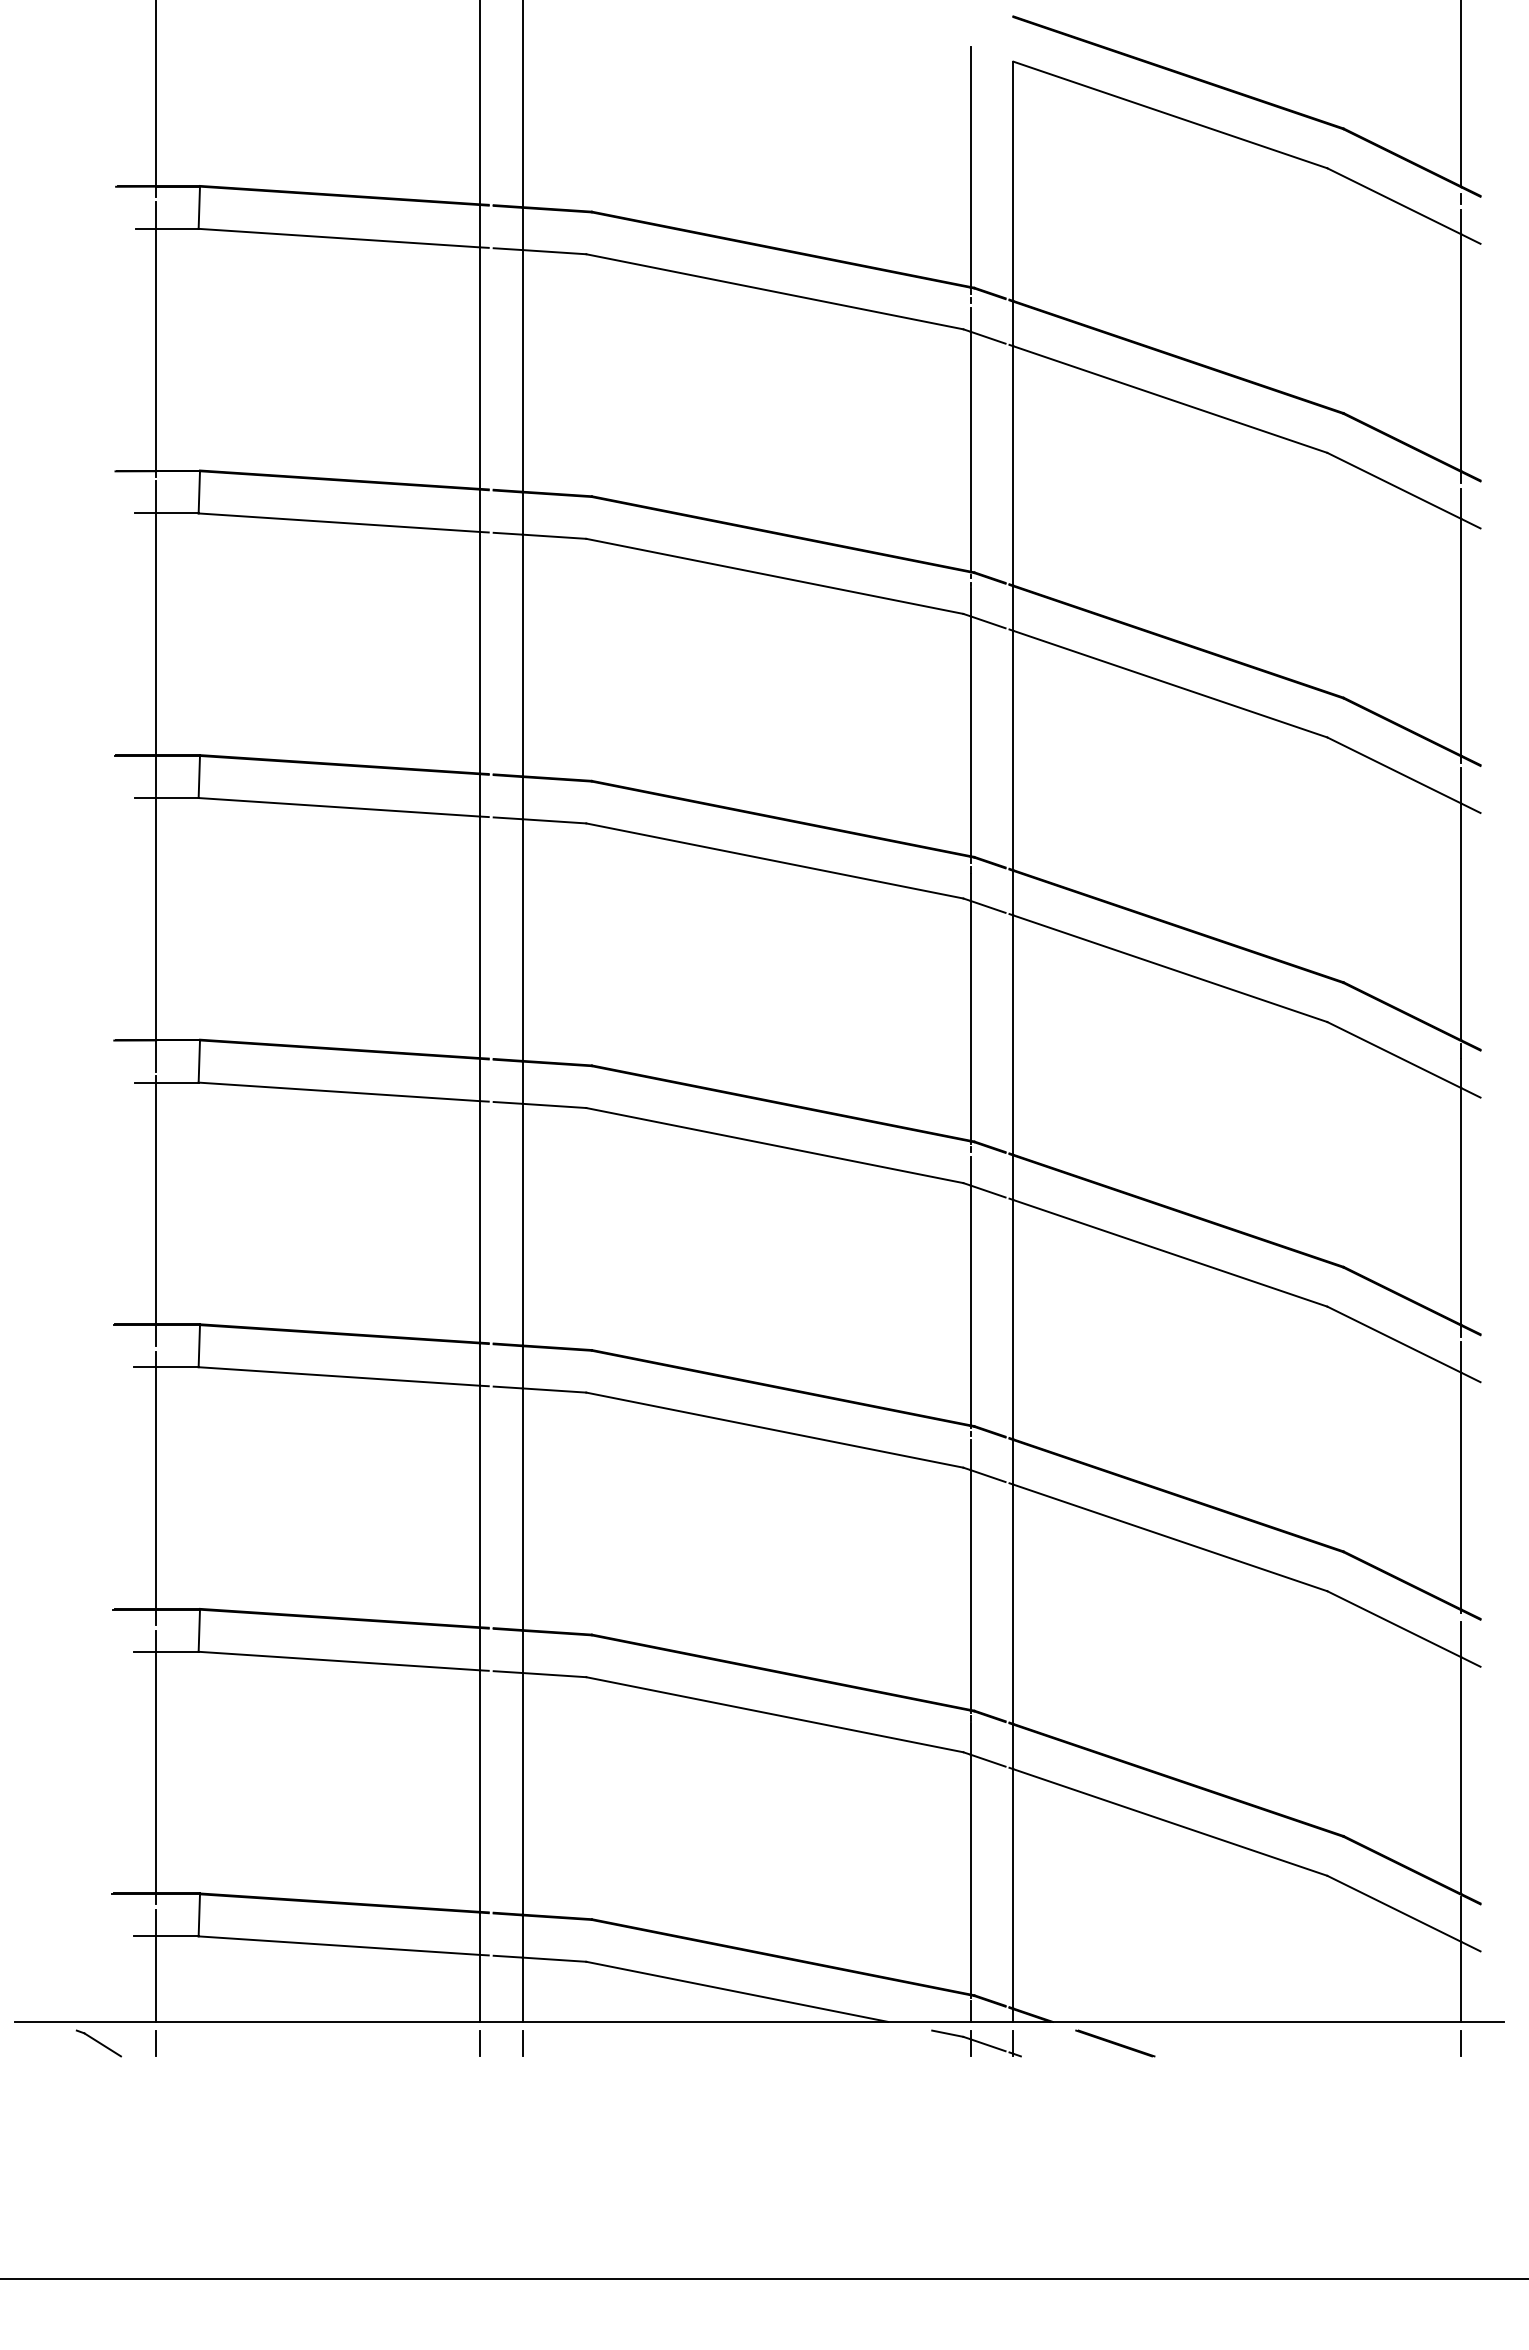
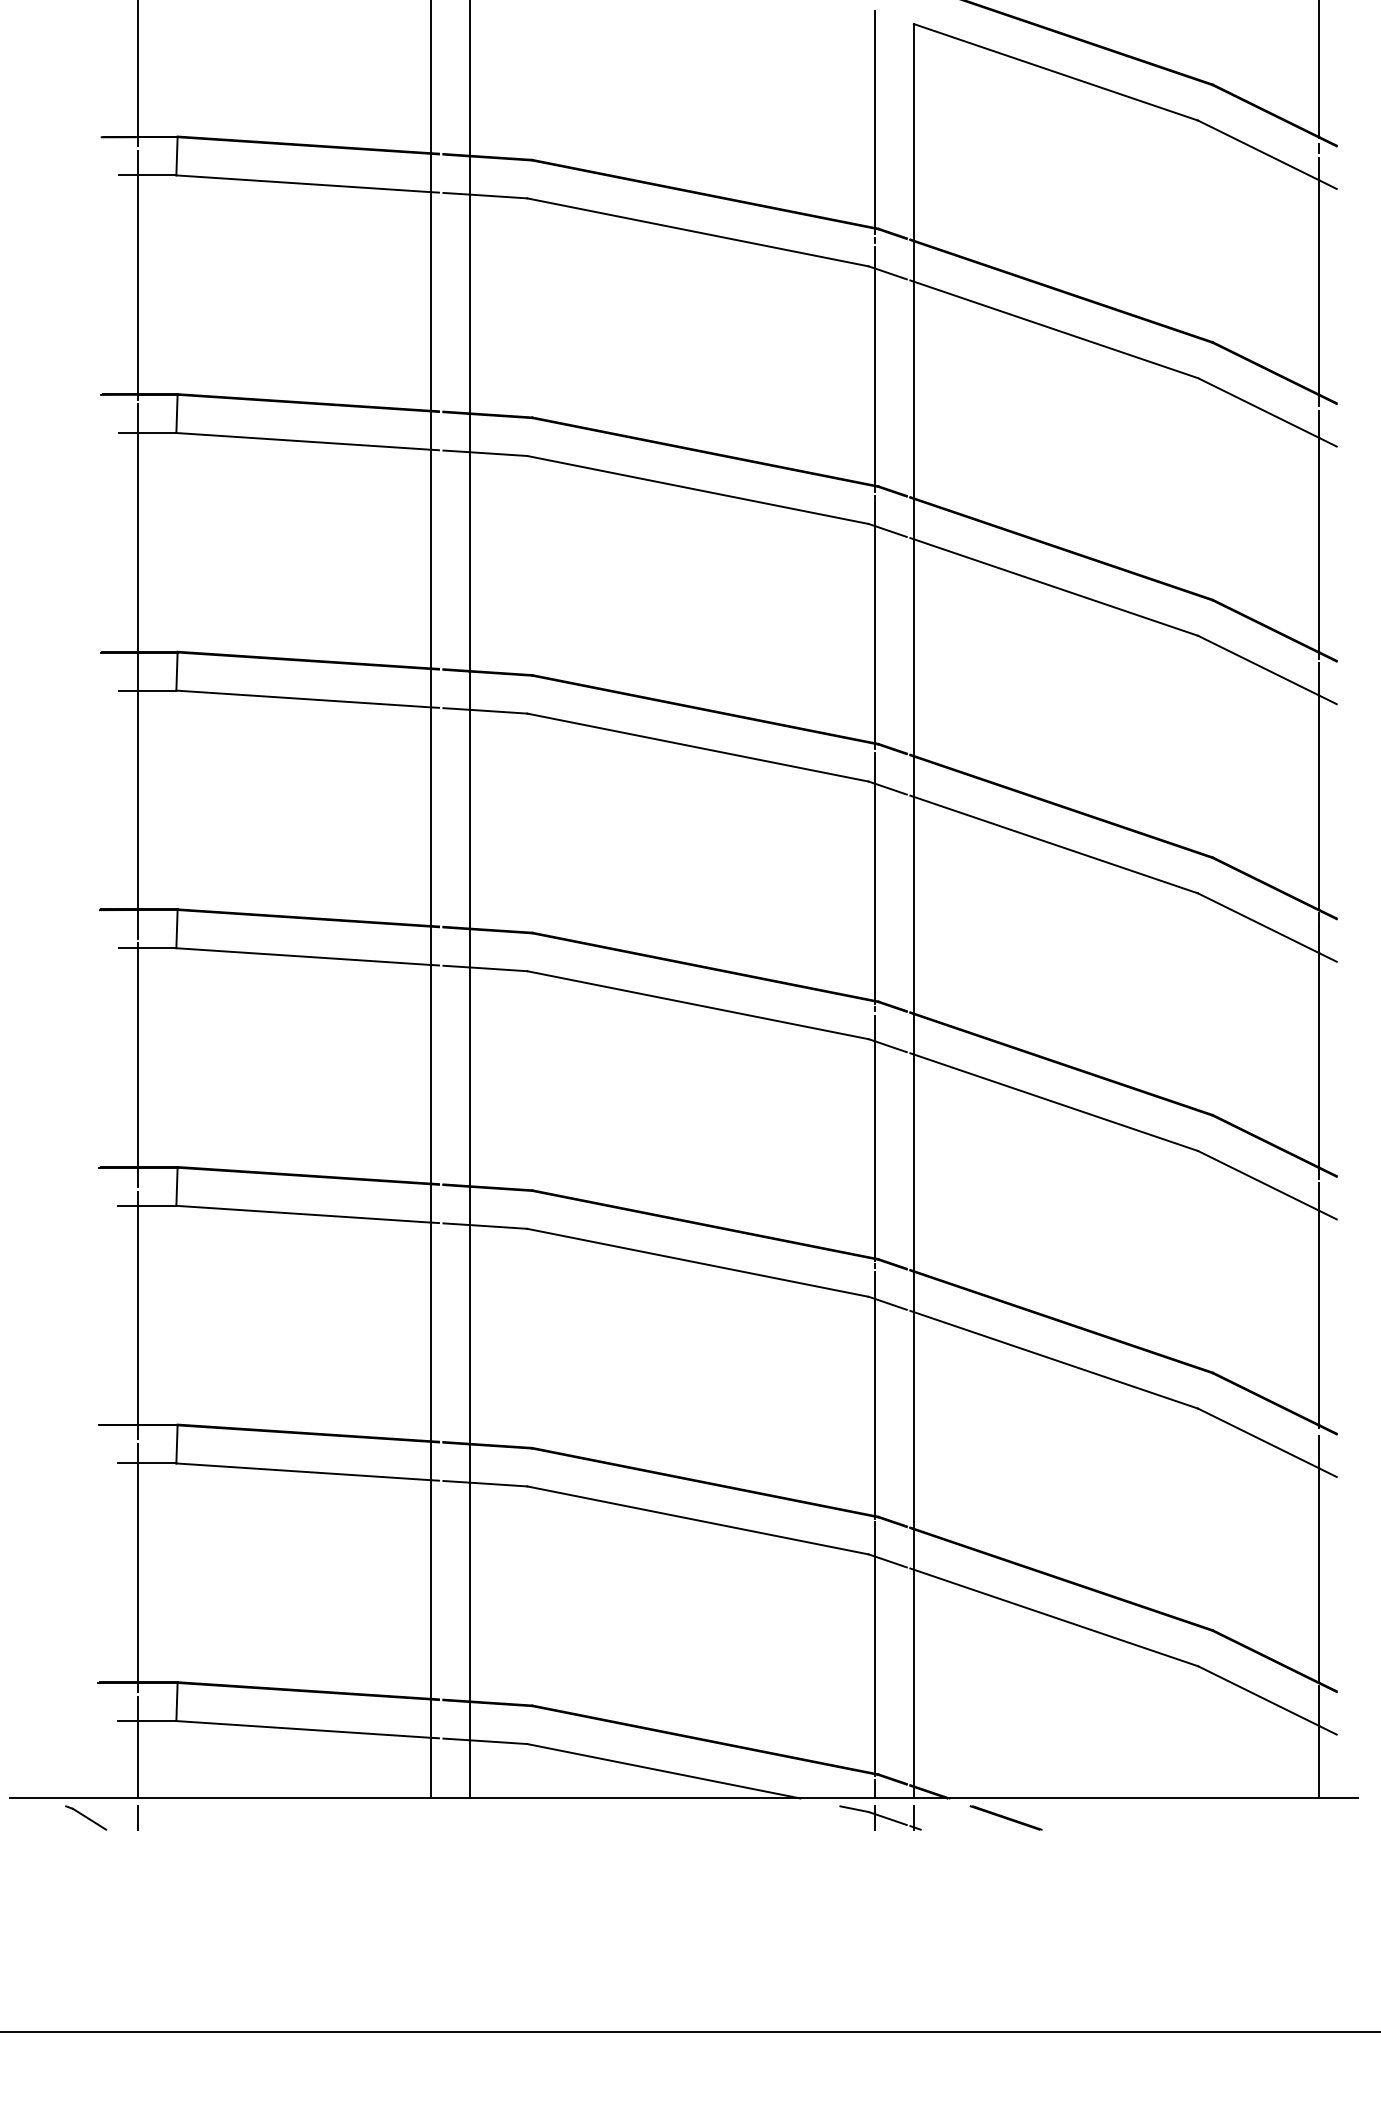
line: (480, 2043) -> (431, 1818), removed
line: (522, 2043) -> (469, 1818), removed
line: (1461, 2043) -> (1319, 1818), removed

